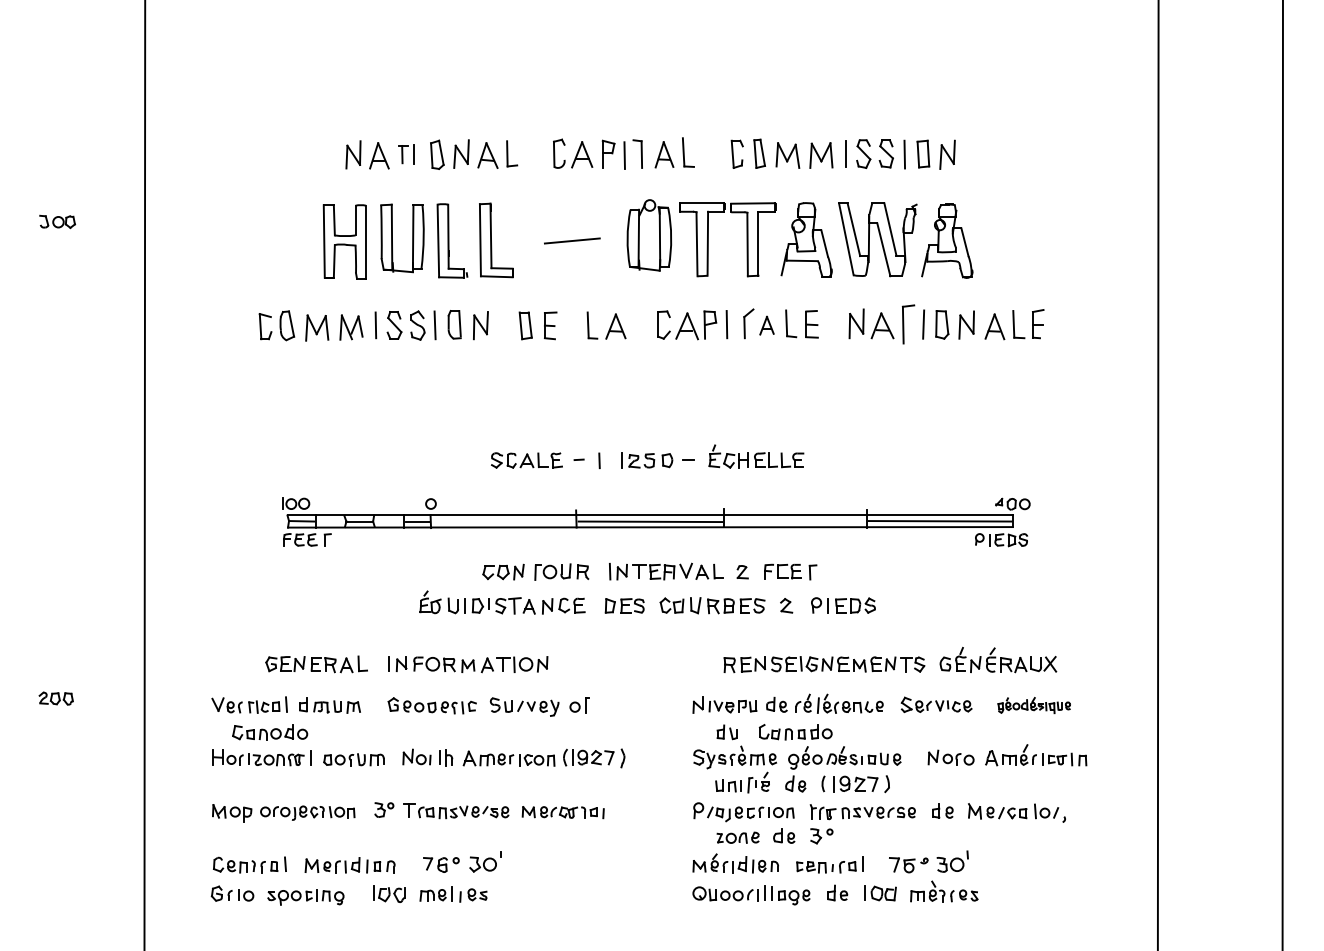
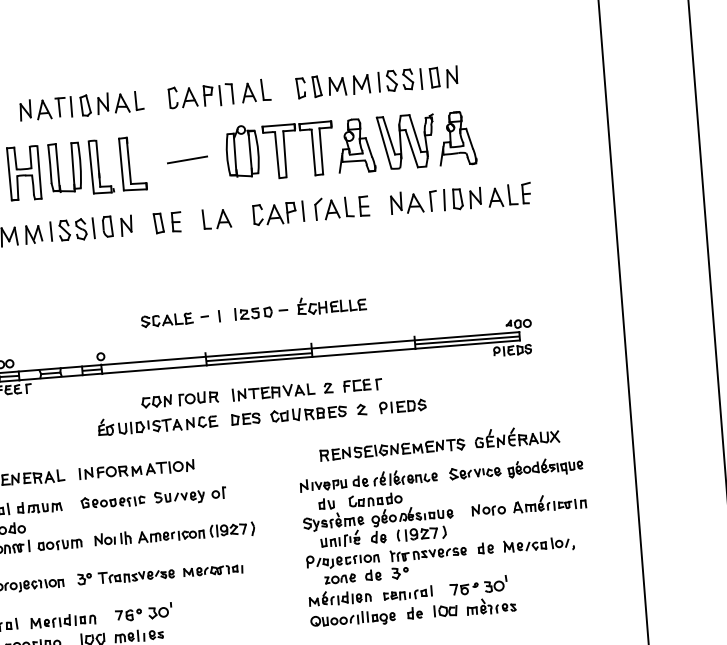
part: (406, 154) -> (63, 107), size x1.43
part: (908, 324) -> (433, 200), size x0.71
part: (766, 325) -> (331, 209), size x1.43
part: (1034, 705) -> (545, 467), size x1.43

